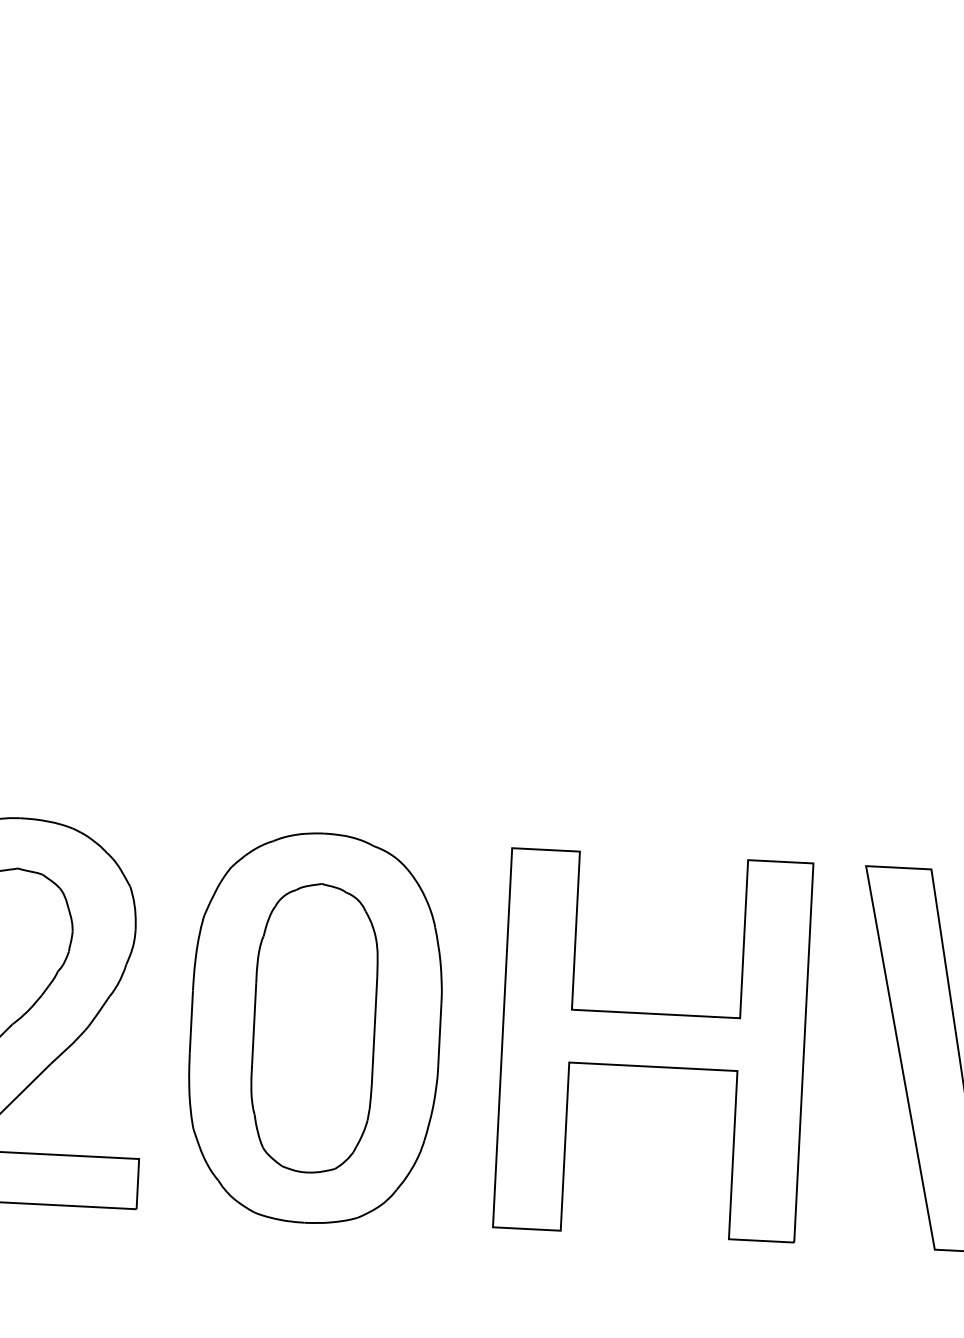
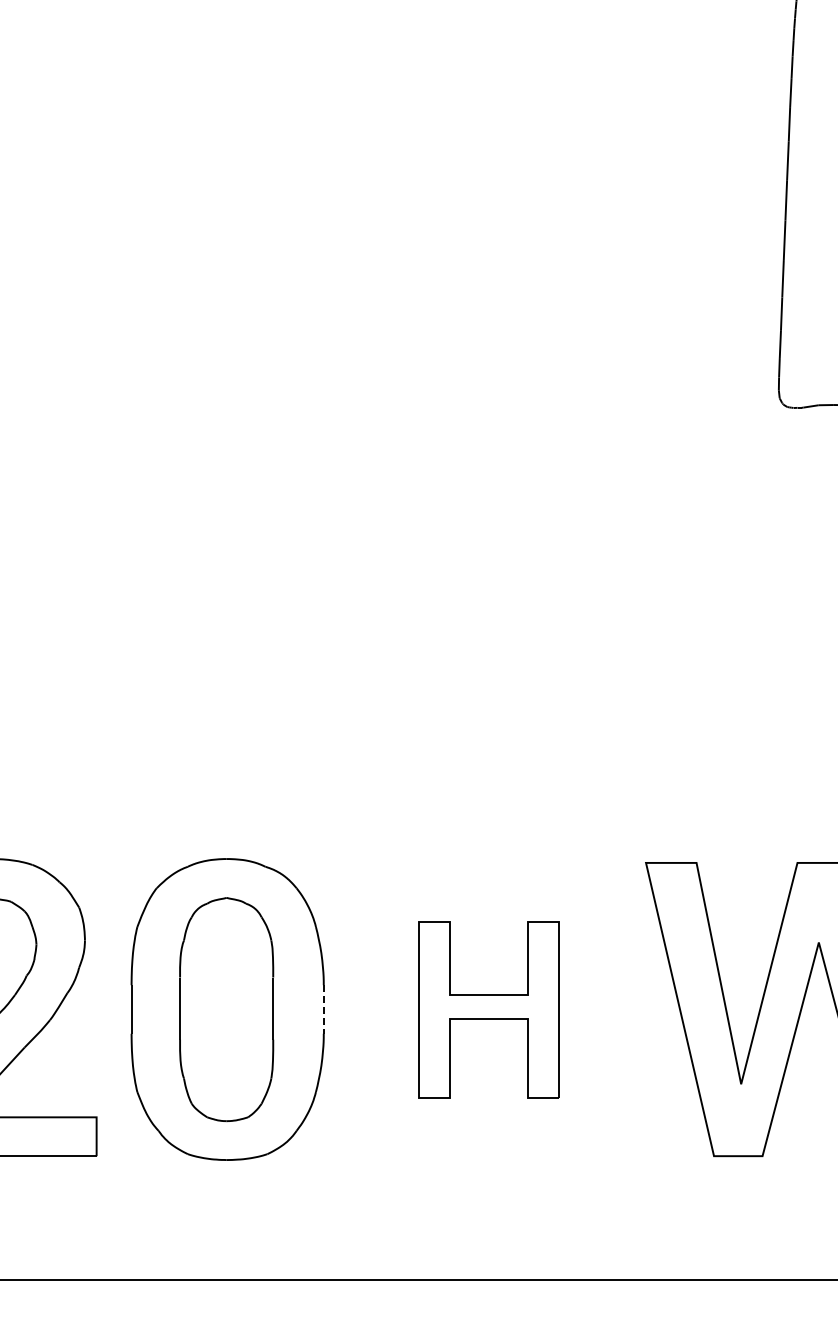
line: (439, 1034) -> (323, 1009), solid -> dashed
part: (652, 1045) -> (488, 1009), size x0.6

